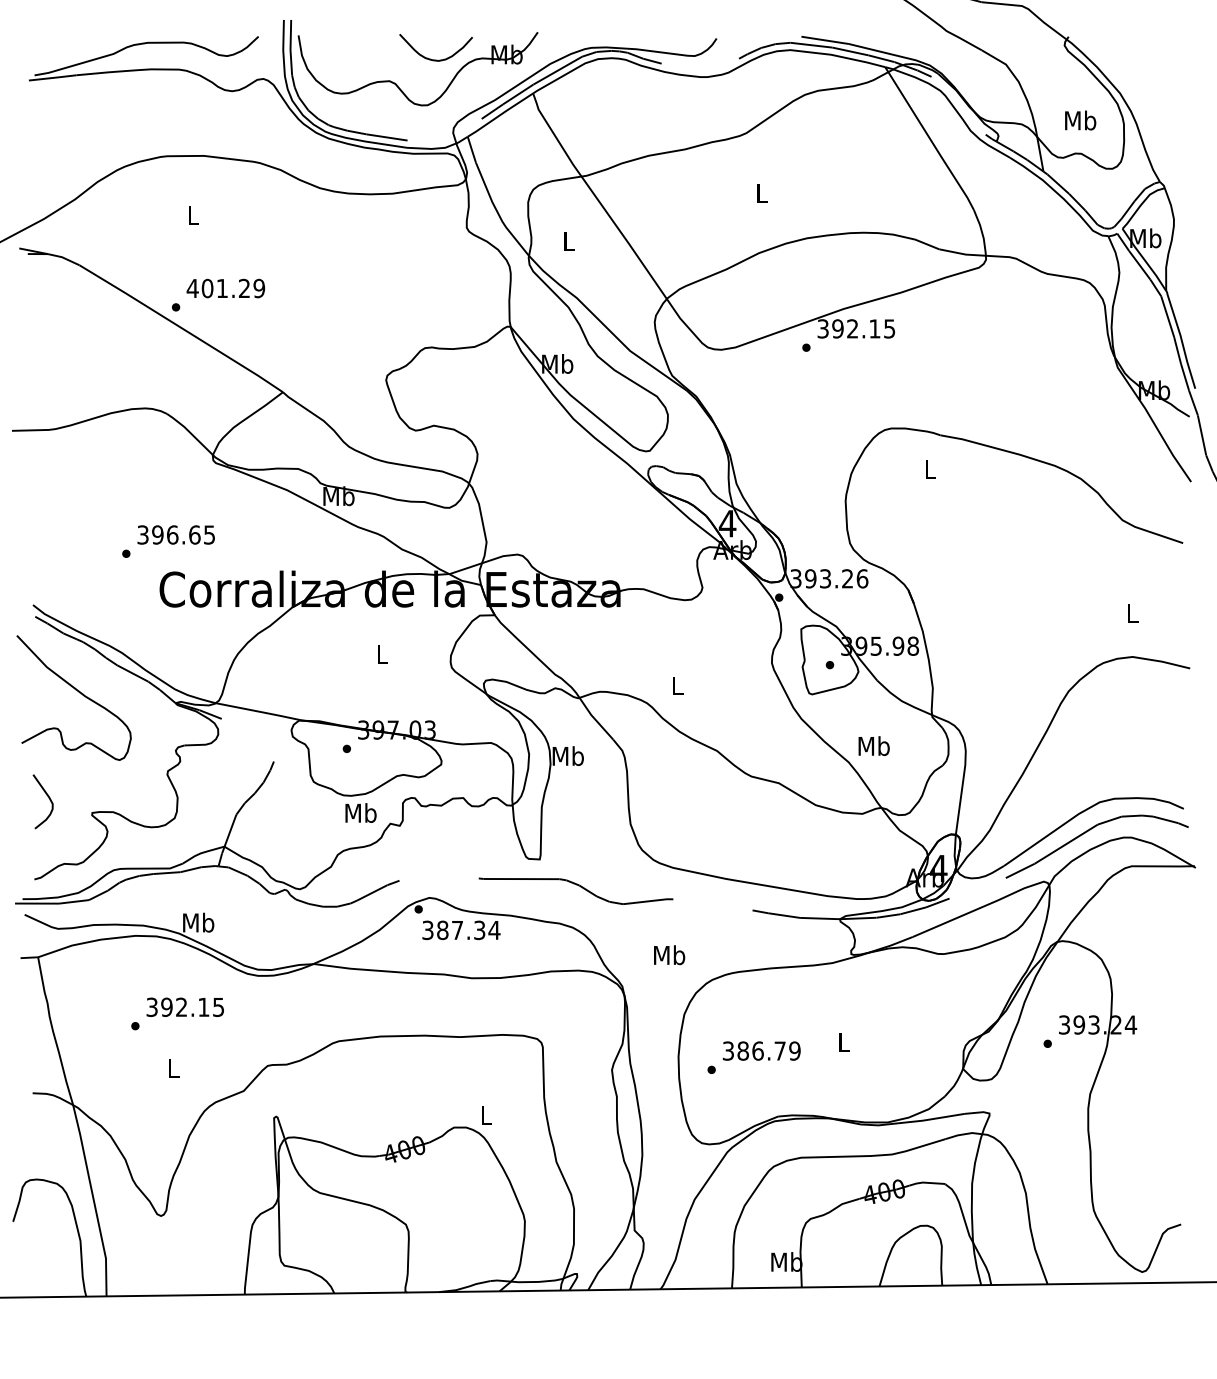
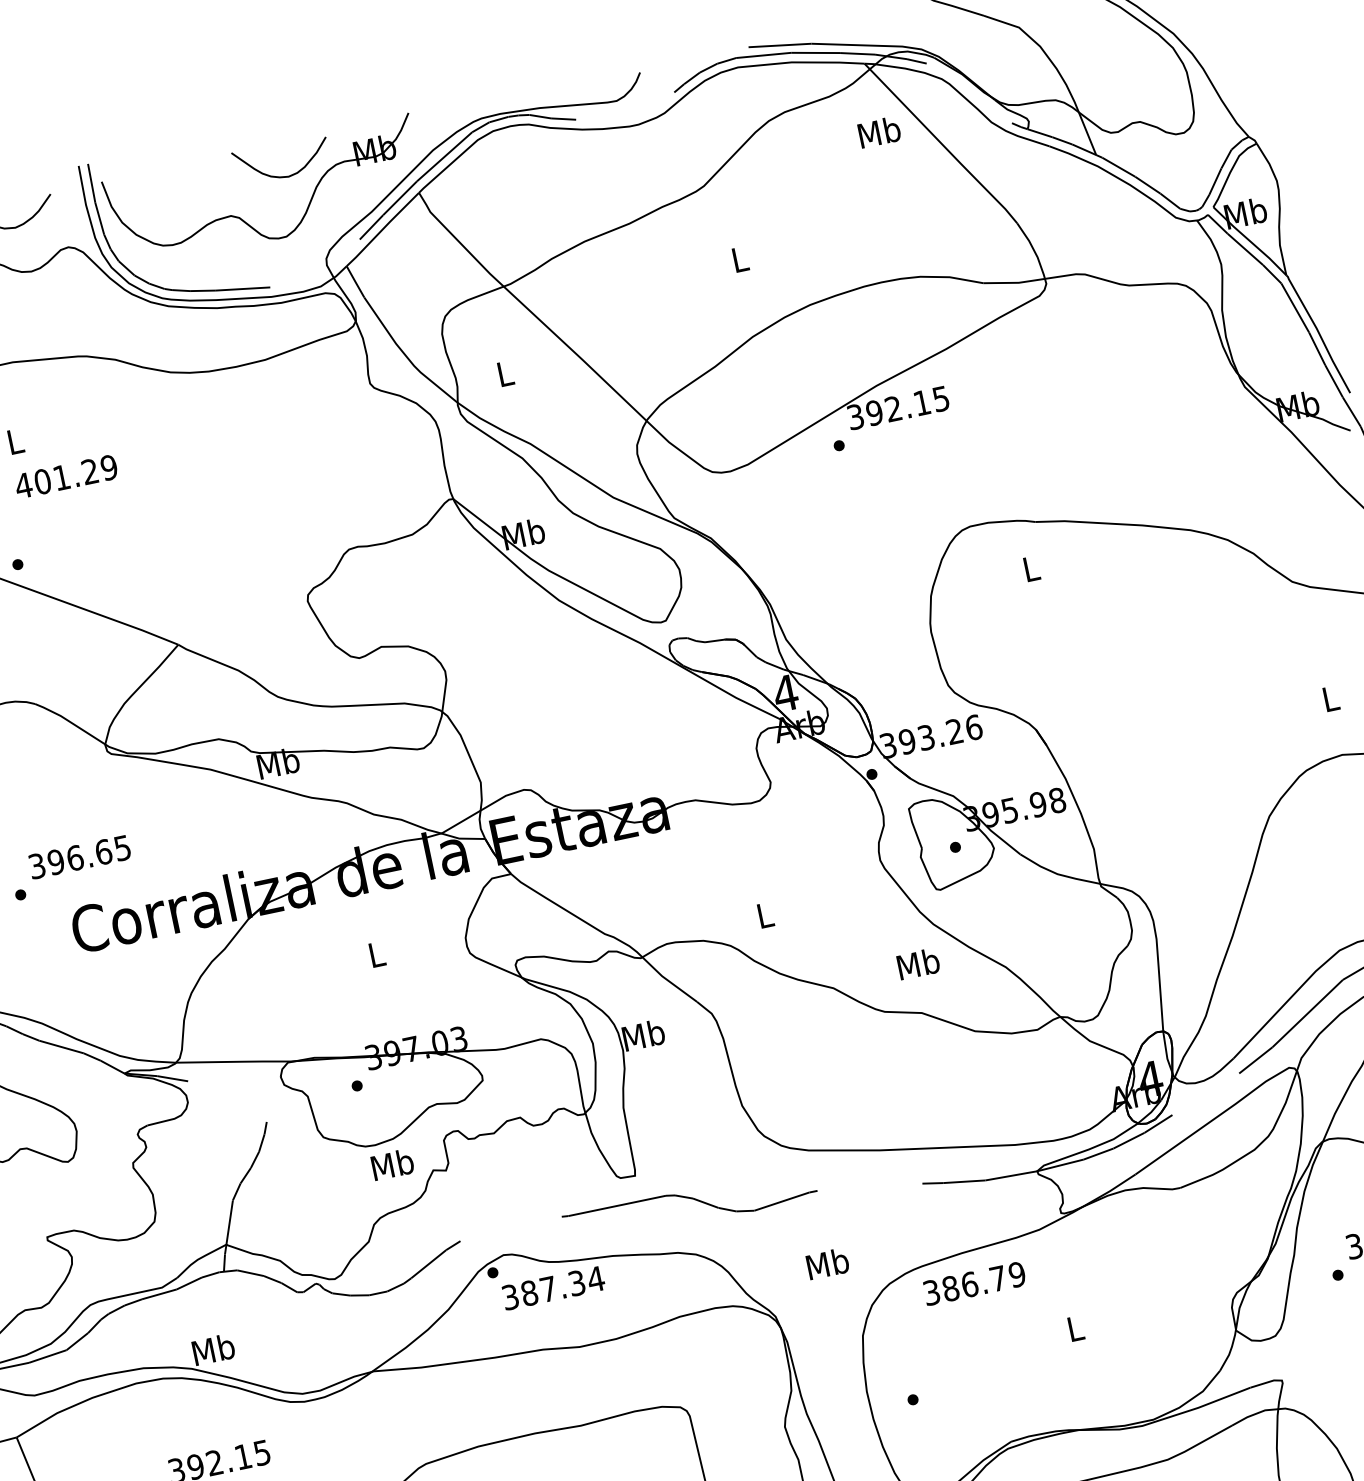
text: (1080, 120) -> (879, 132), moved
text: (225, 288) -> (65, 476), moved
text: (873, 745) -> (917, 963), moved
text: (761, 1050) -> (974, 1282), moved

